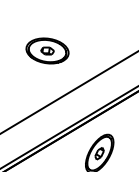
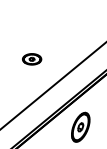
part: (46, 51) -> (31, 59), size x0.6

